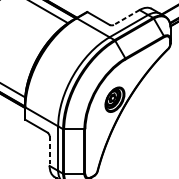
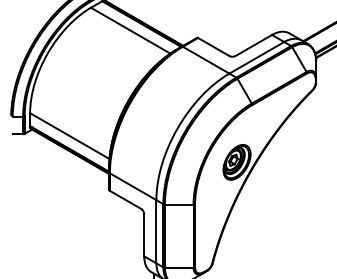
line: (126, 17) -> (253, 45), dashed -> solid
line: (49, 151) -> (144, 235), dashed -> solid

